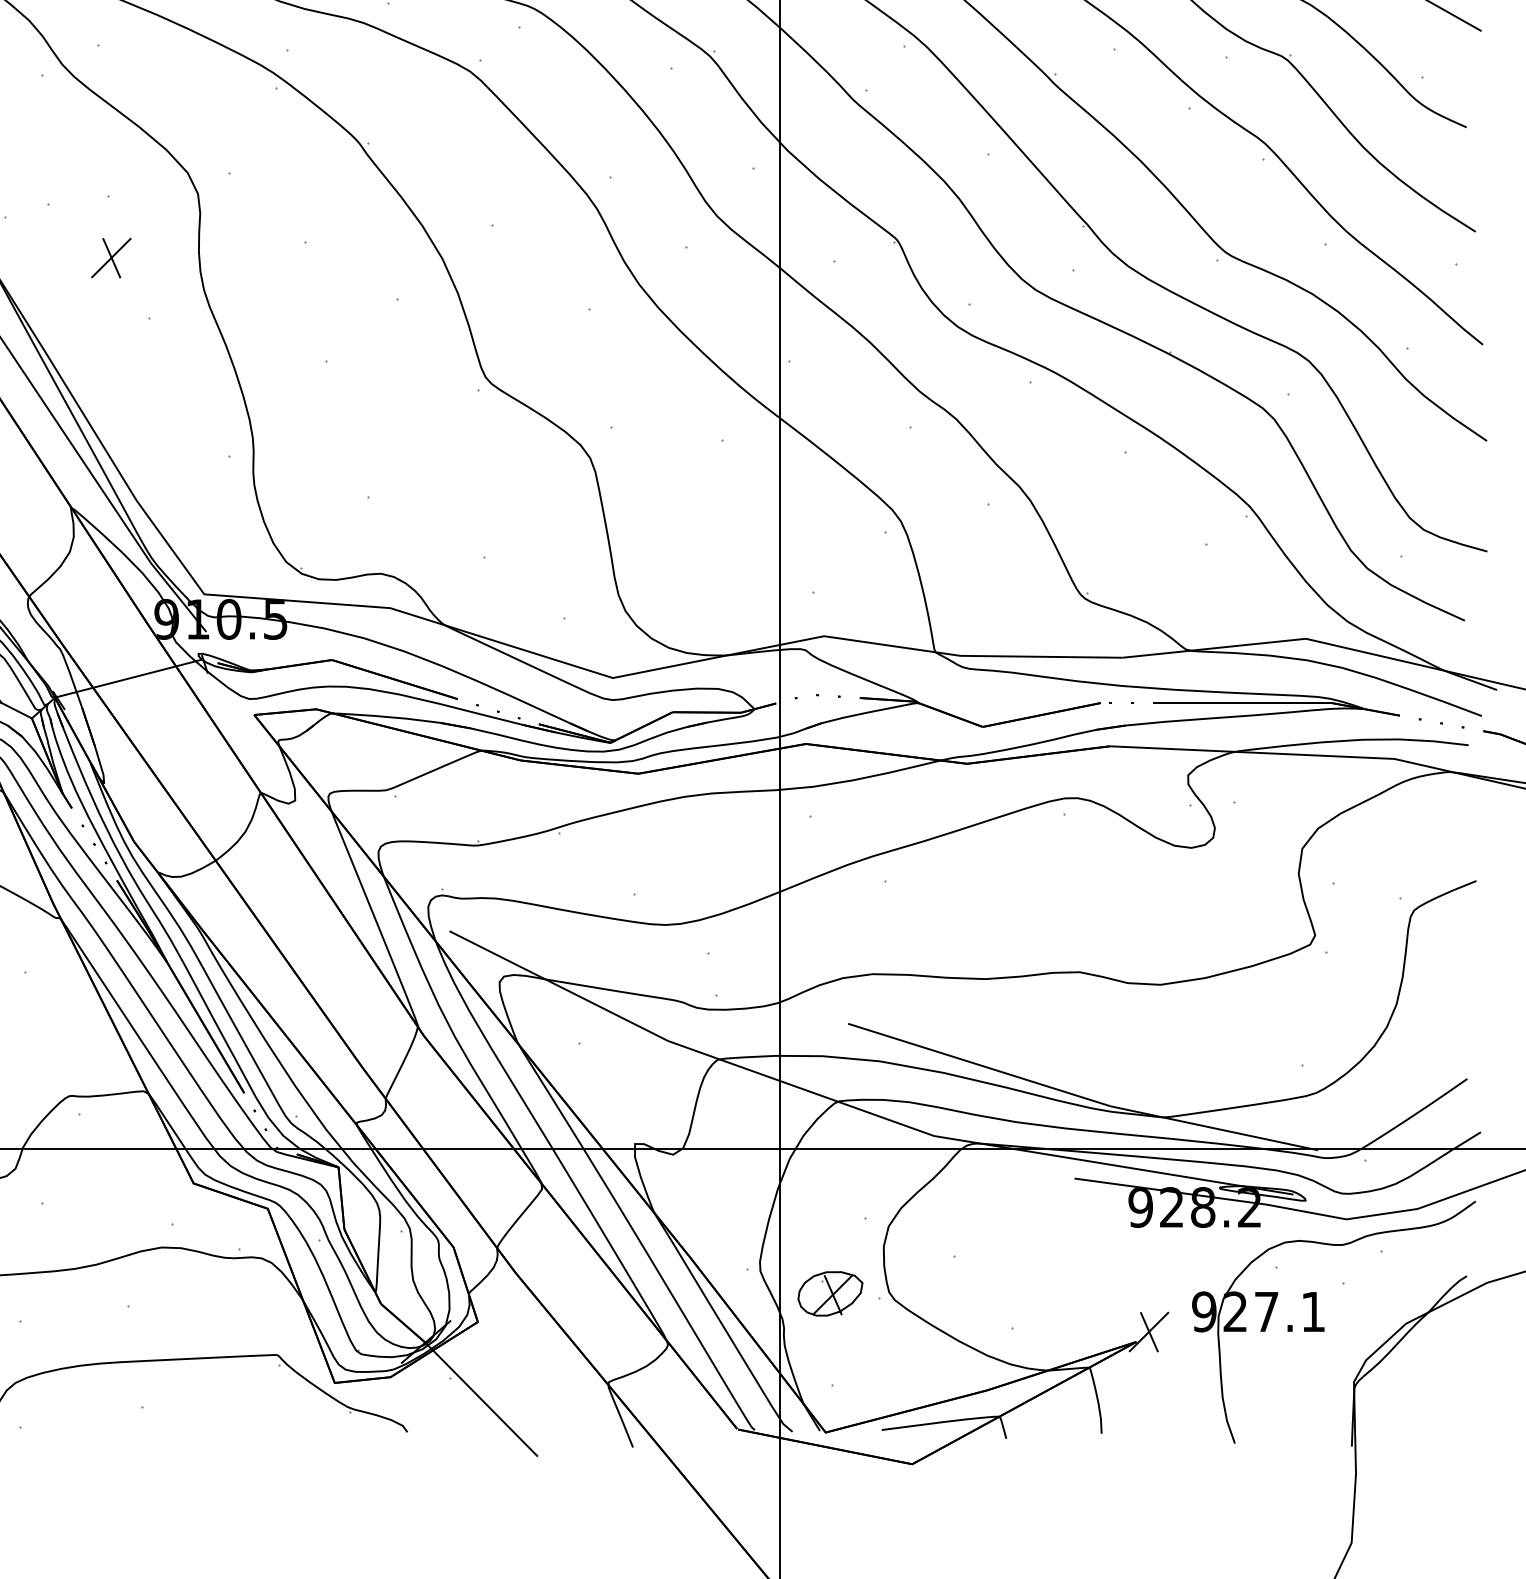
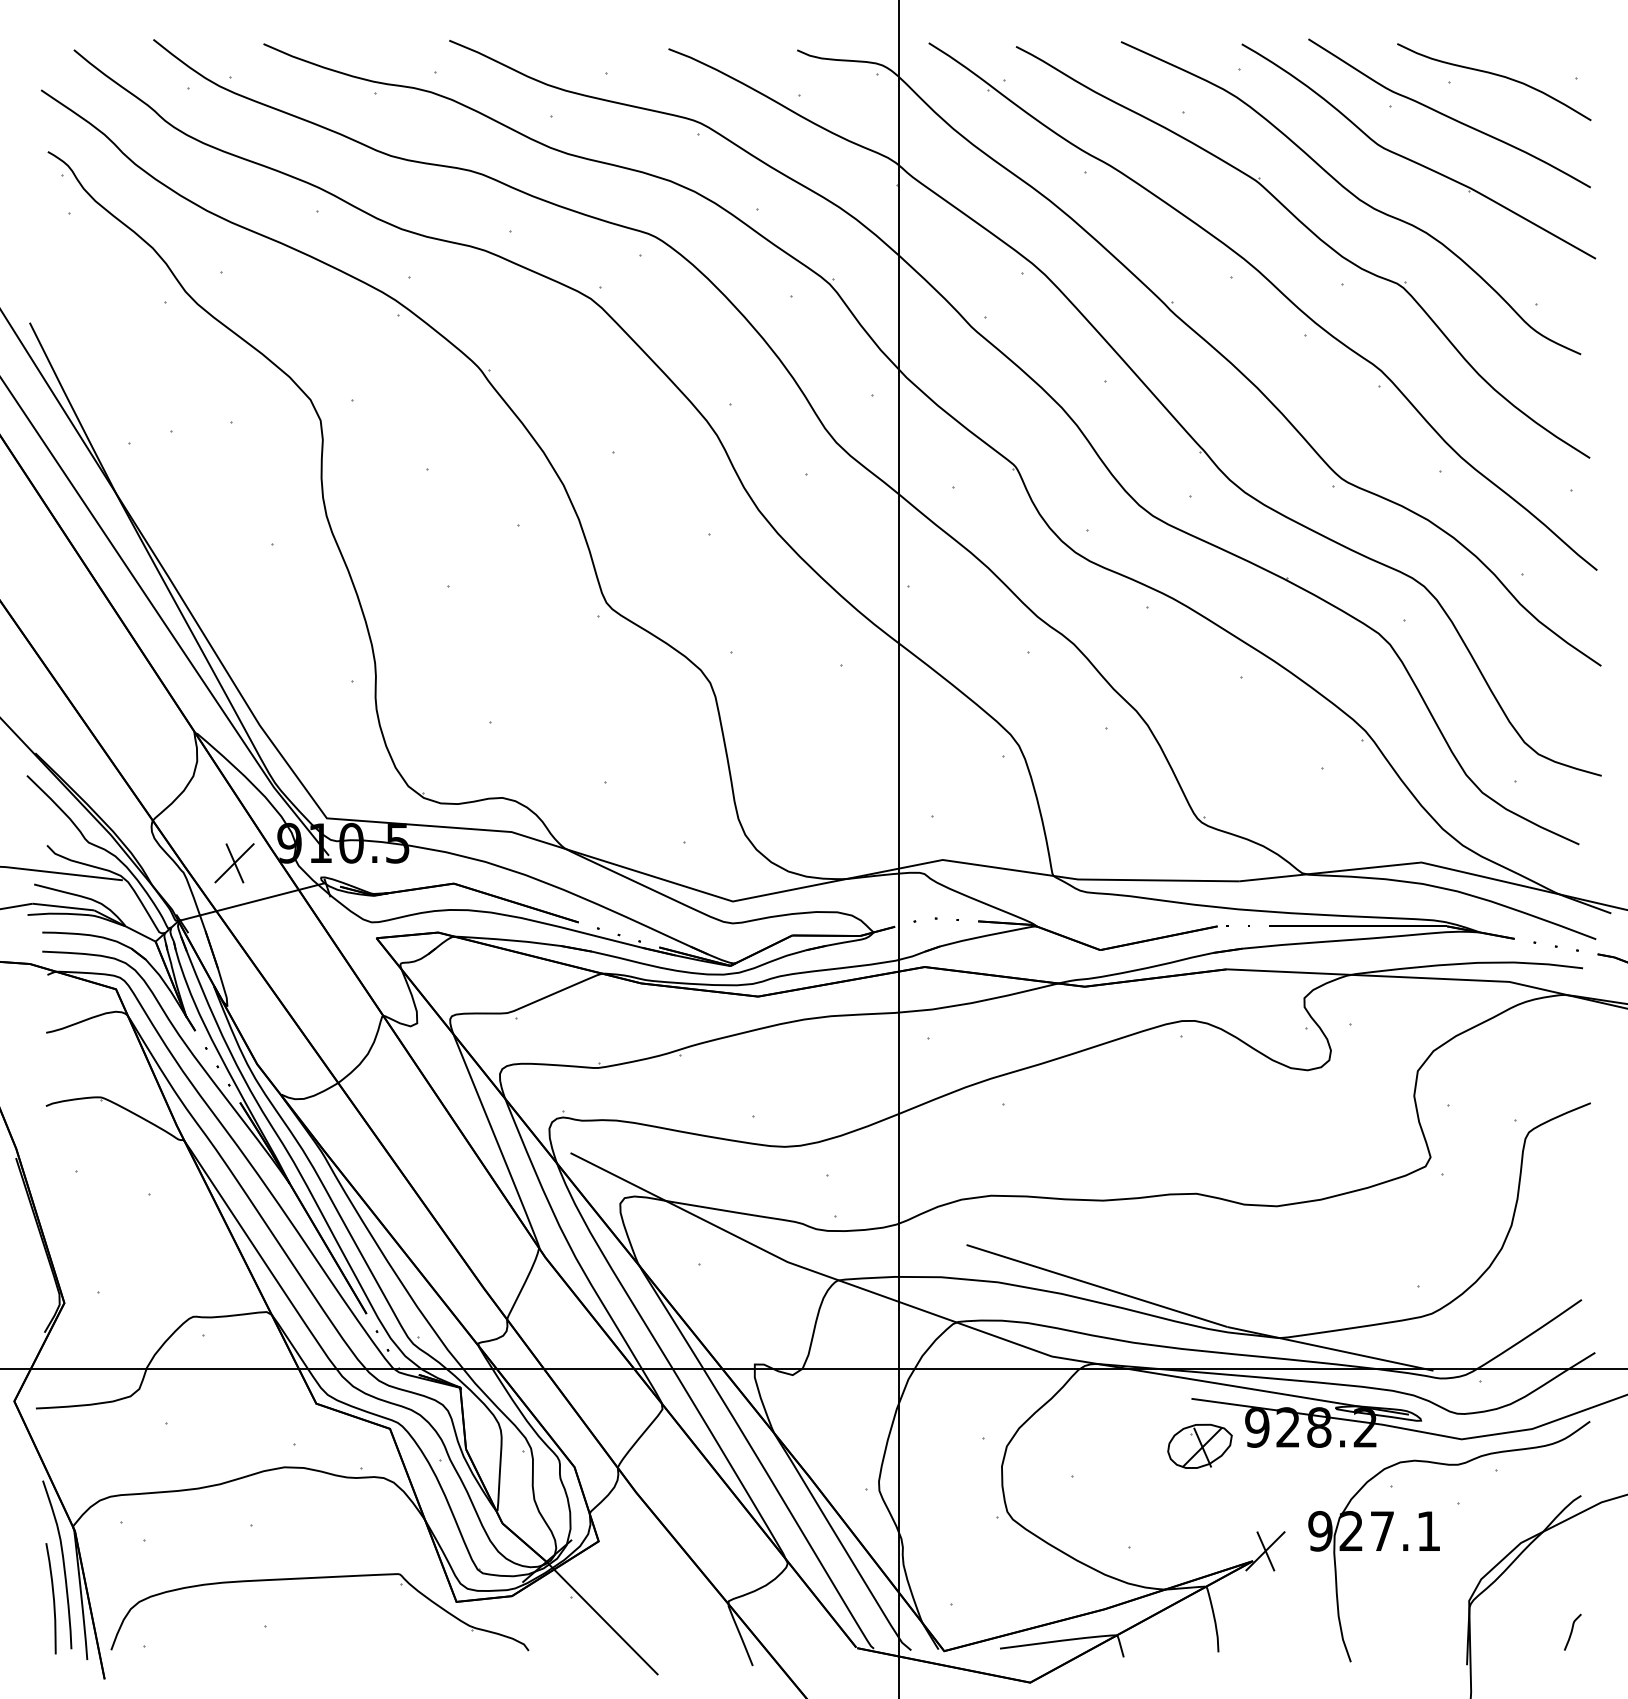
part: (111, 258) -> (234, 863), moved
part: (829, 1292) -> (1199, 1445), moved
curve: (1458, 1412) -> (1572, 1631), added

